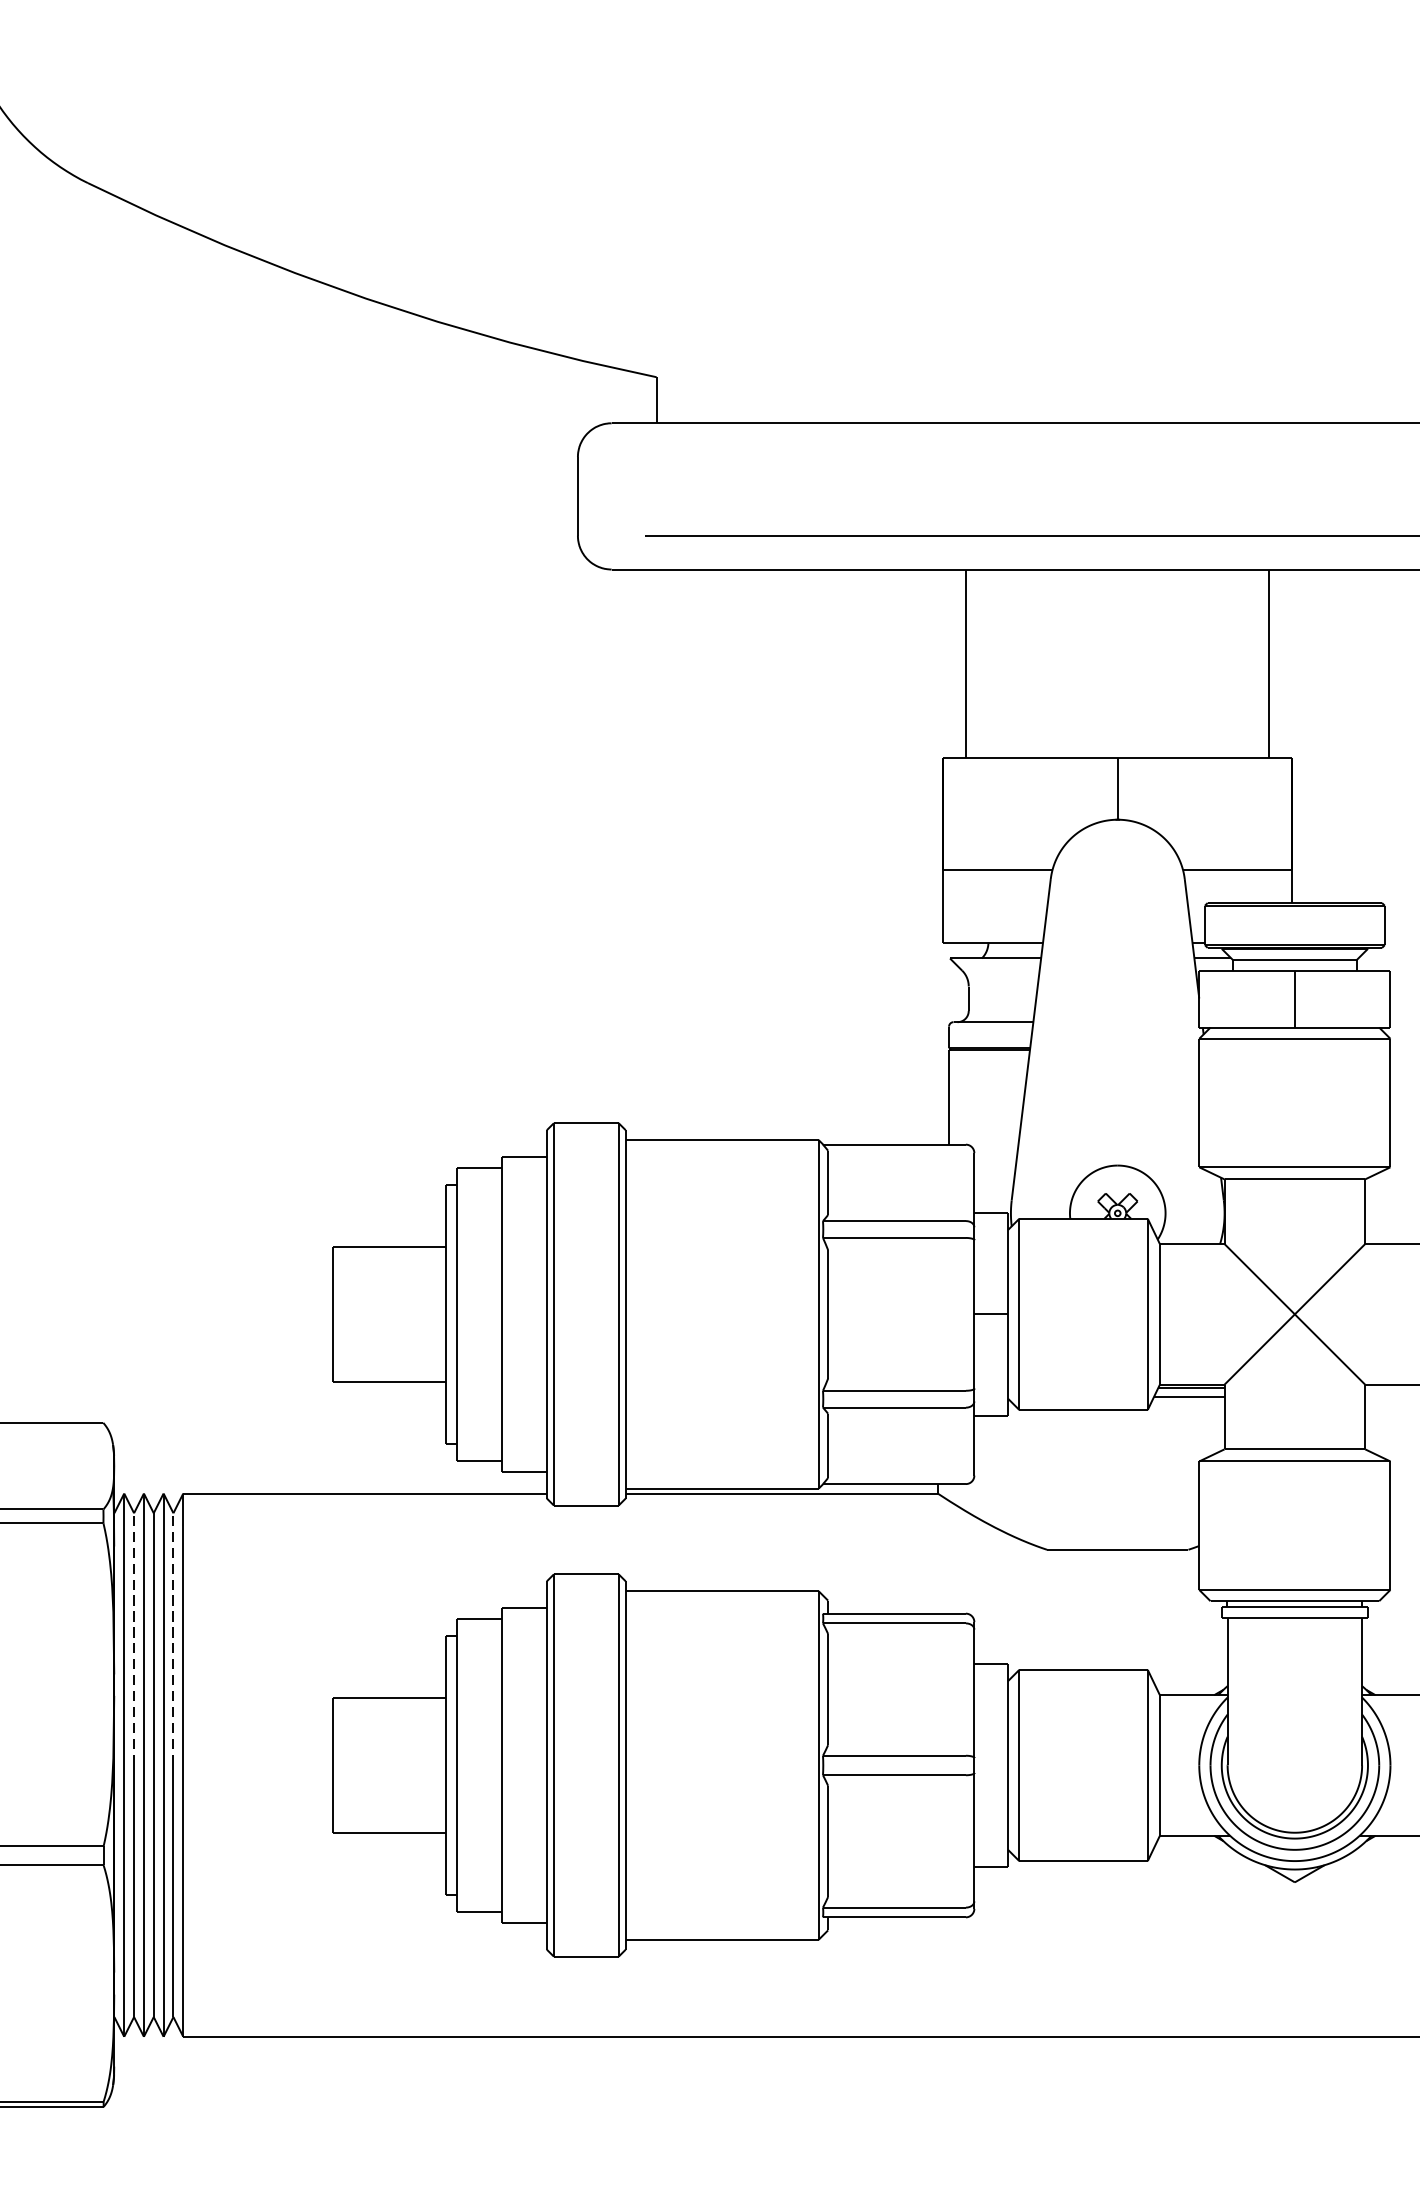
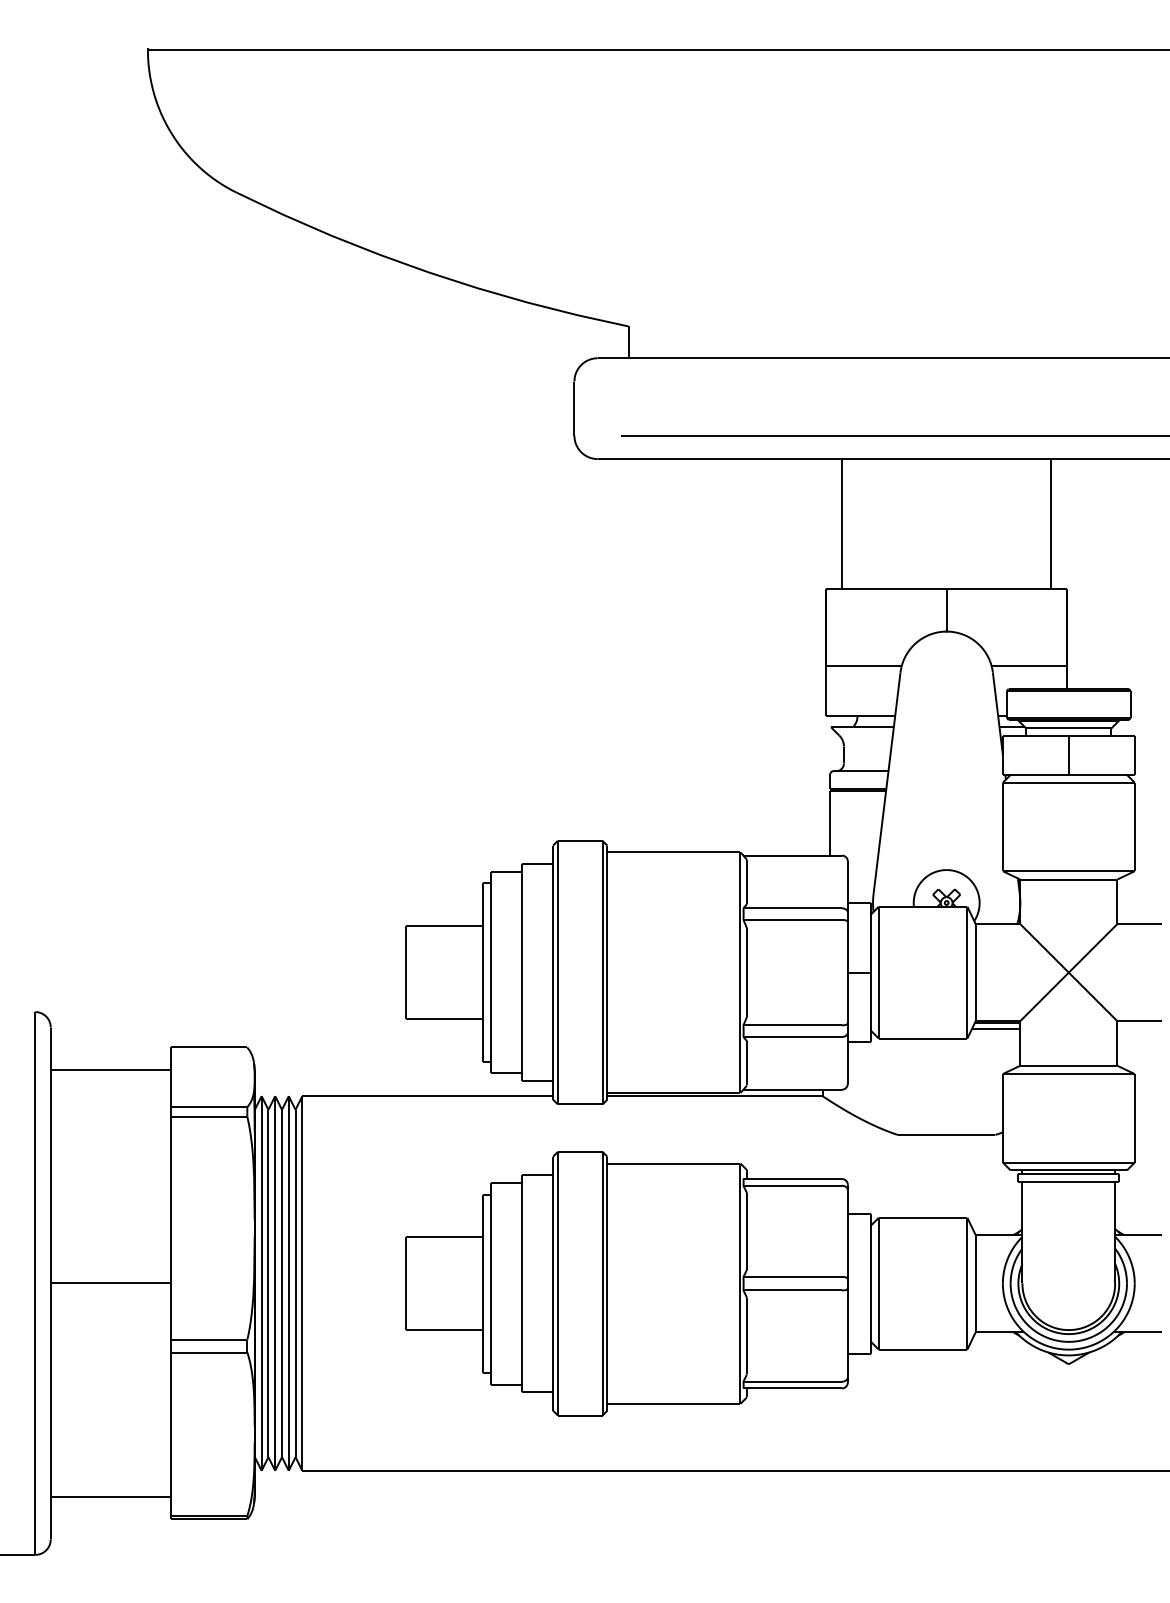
line: (134, 1639) -> (268, 1196), dashed -> solid
line: (173, 1639) -> (295, 1196), dashed -> solid

